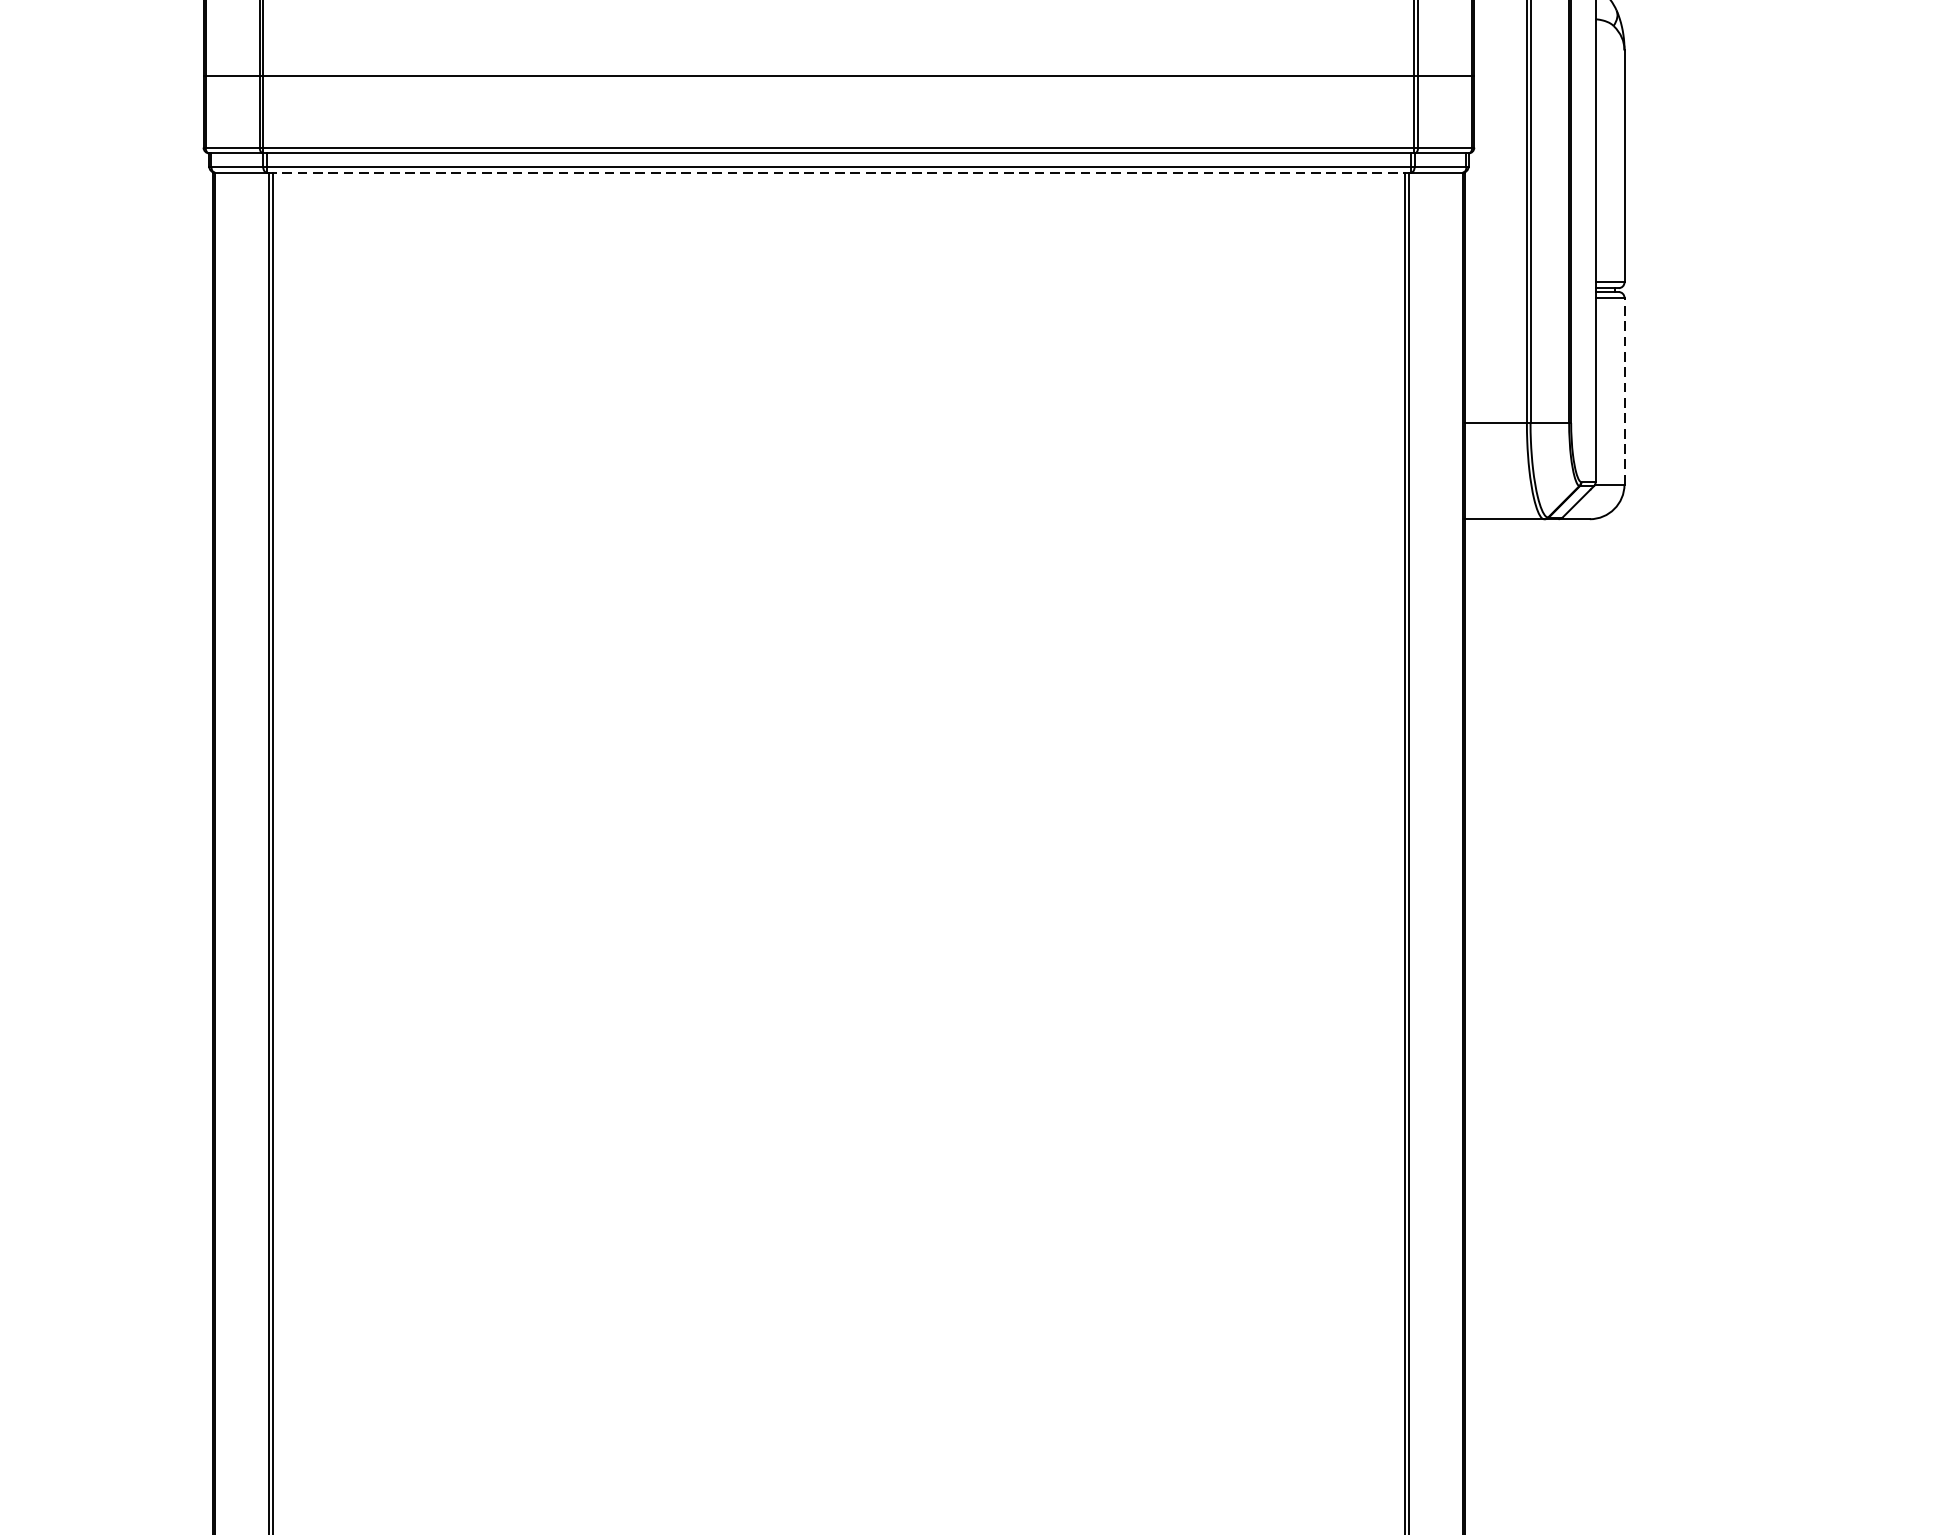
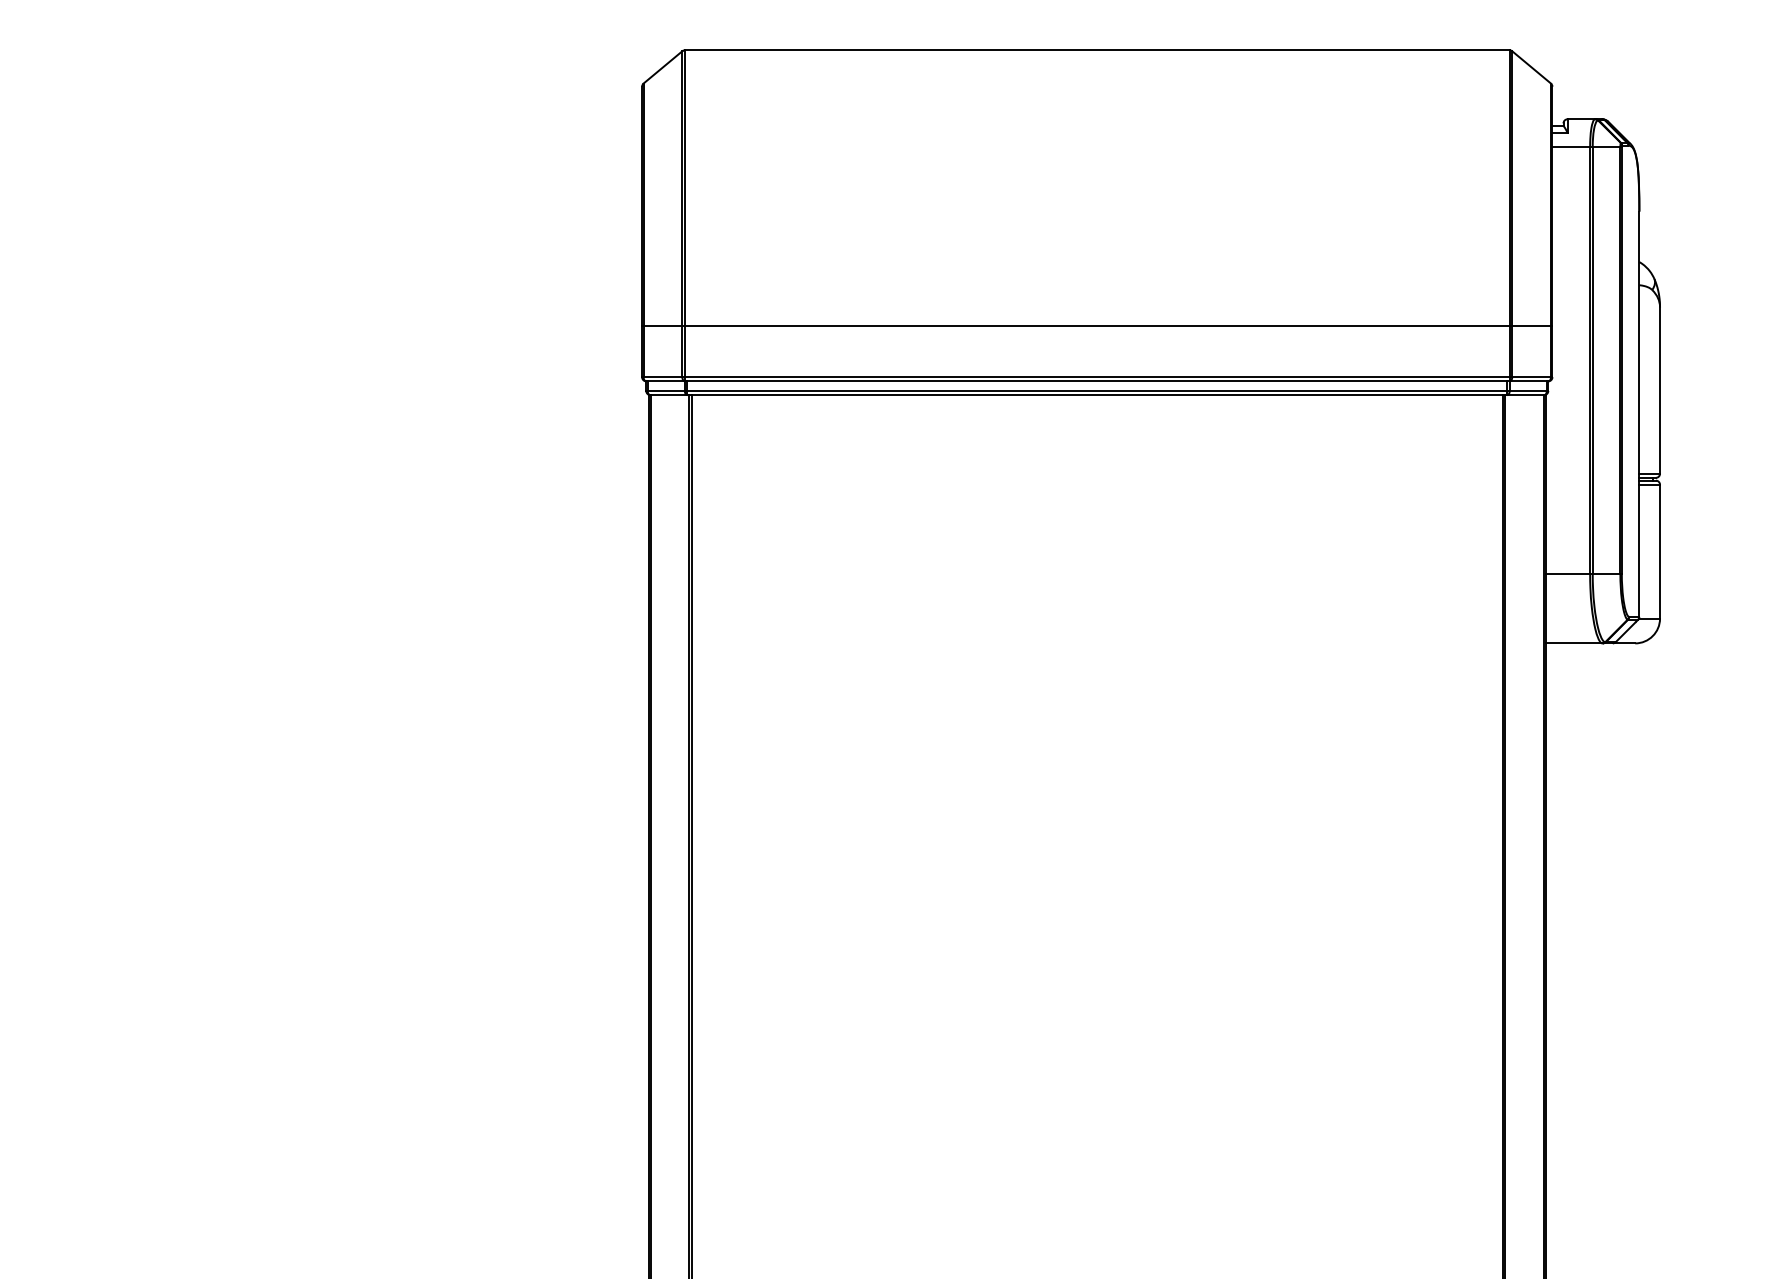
line: (839, 173) -> (1097, 395), dashed -> solid
line: (1625, 390) -> (1660, 551), dashed -> solid

